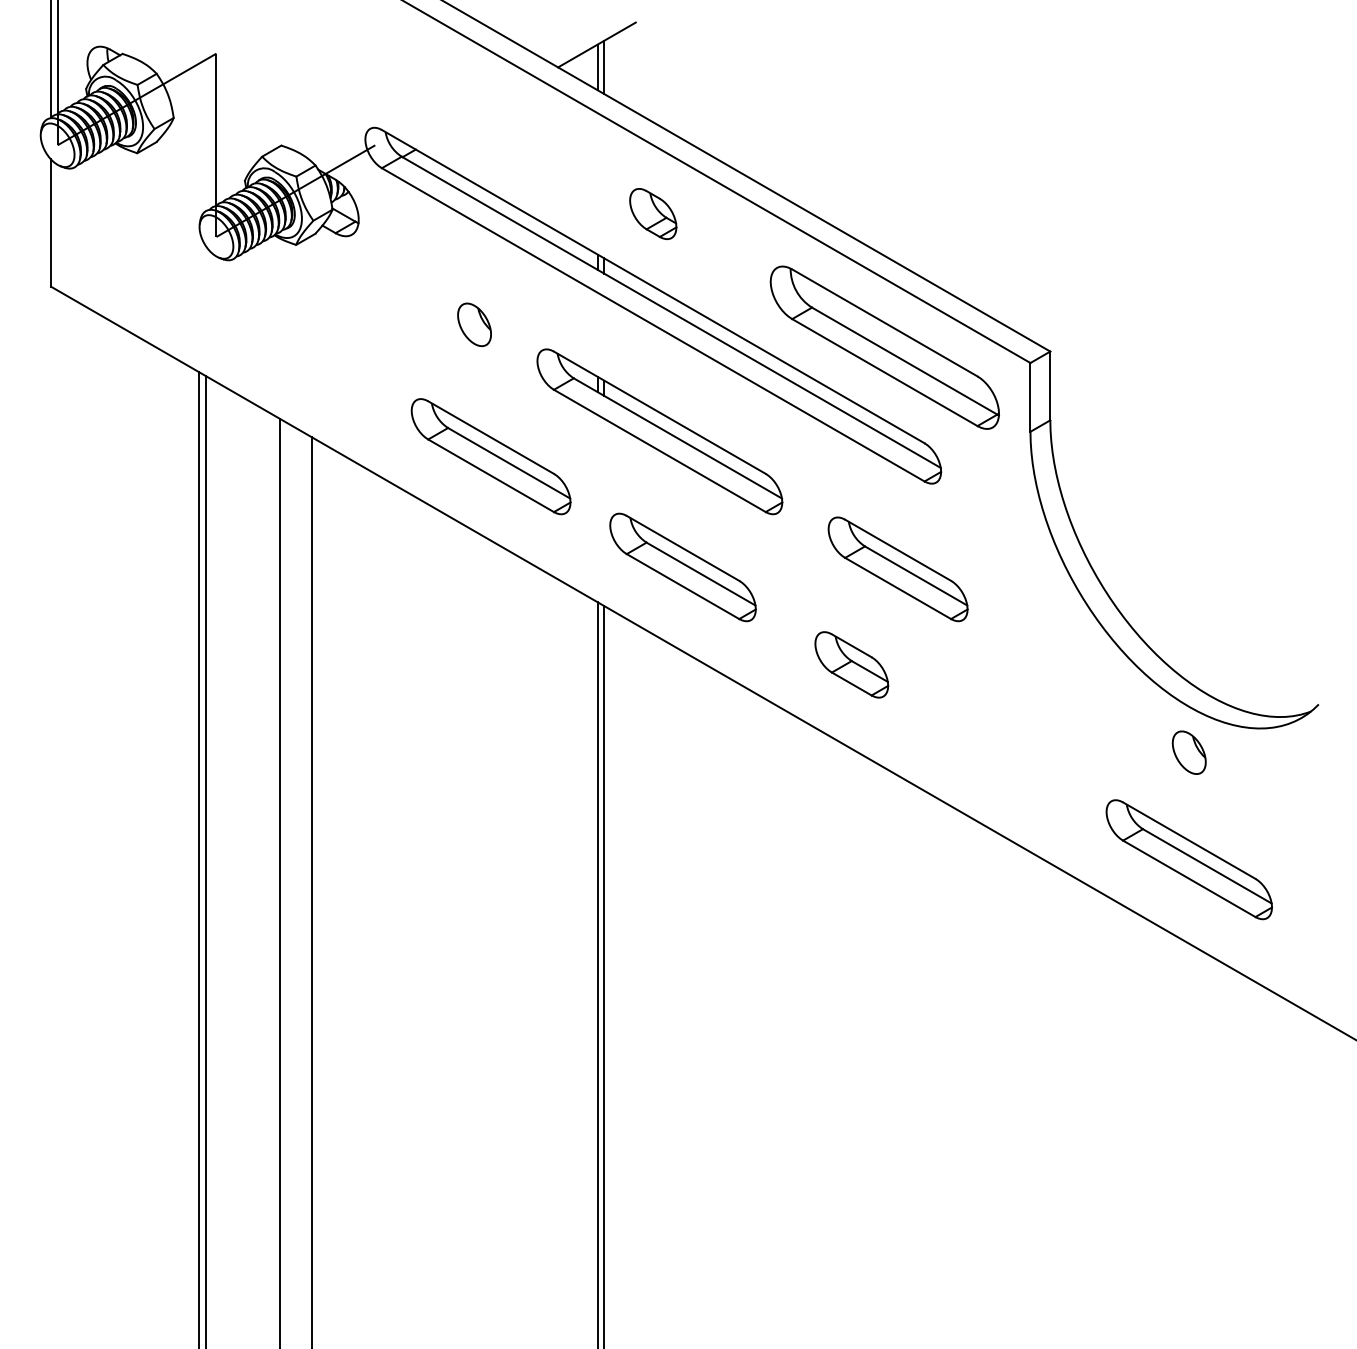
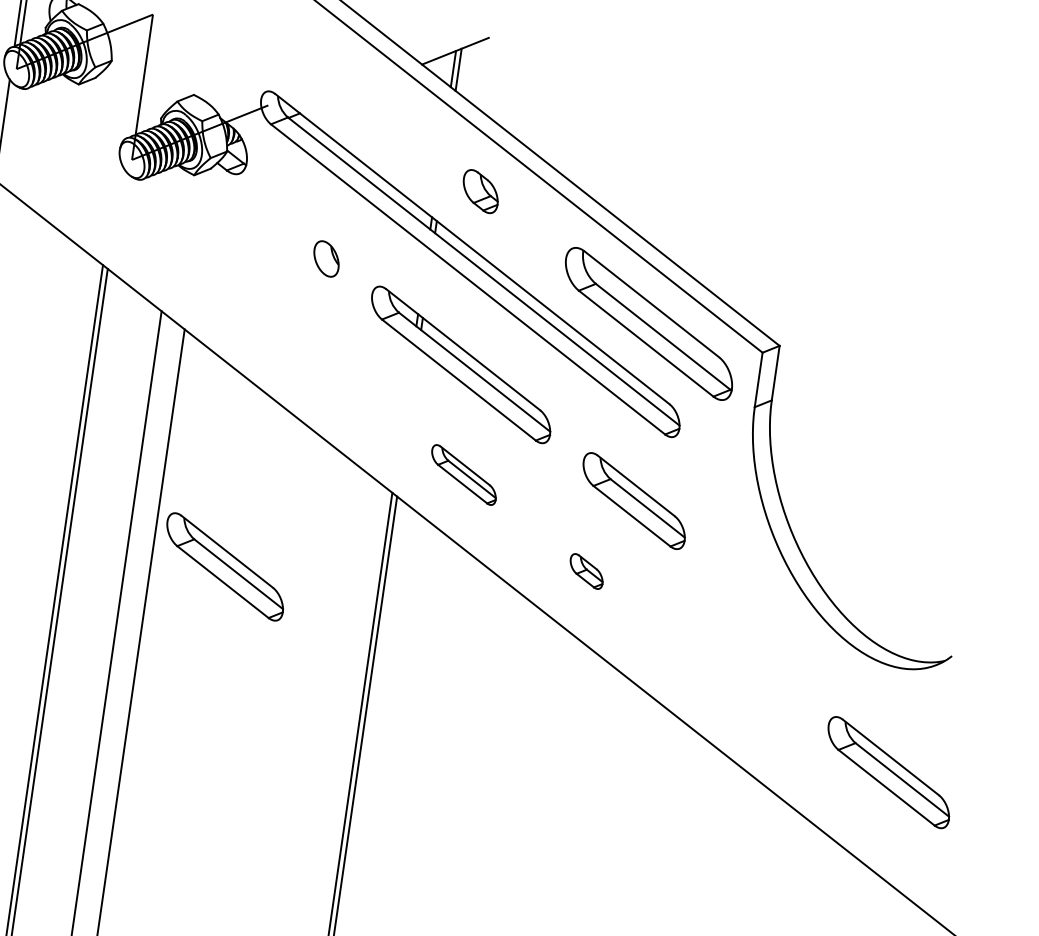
part: (490, 456) -> (224, 566), moved
part: (682, 567) -> (463, 474), size x0.6
part: (851, 664) -> (586, 571), size x0.6
part: (1188, 752) -> (843, 679), removed
part: (1189, 859) -> (888, 772), moved

